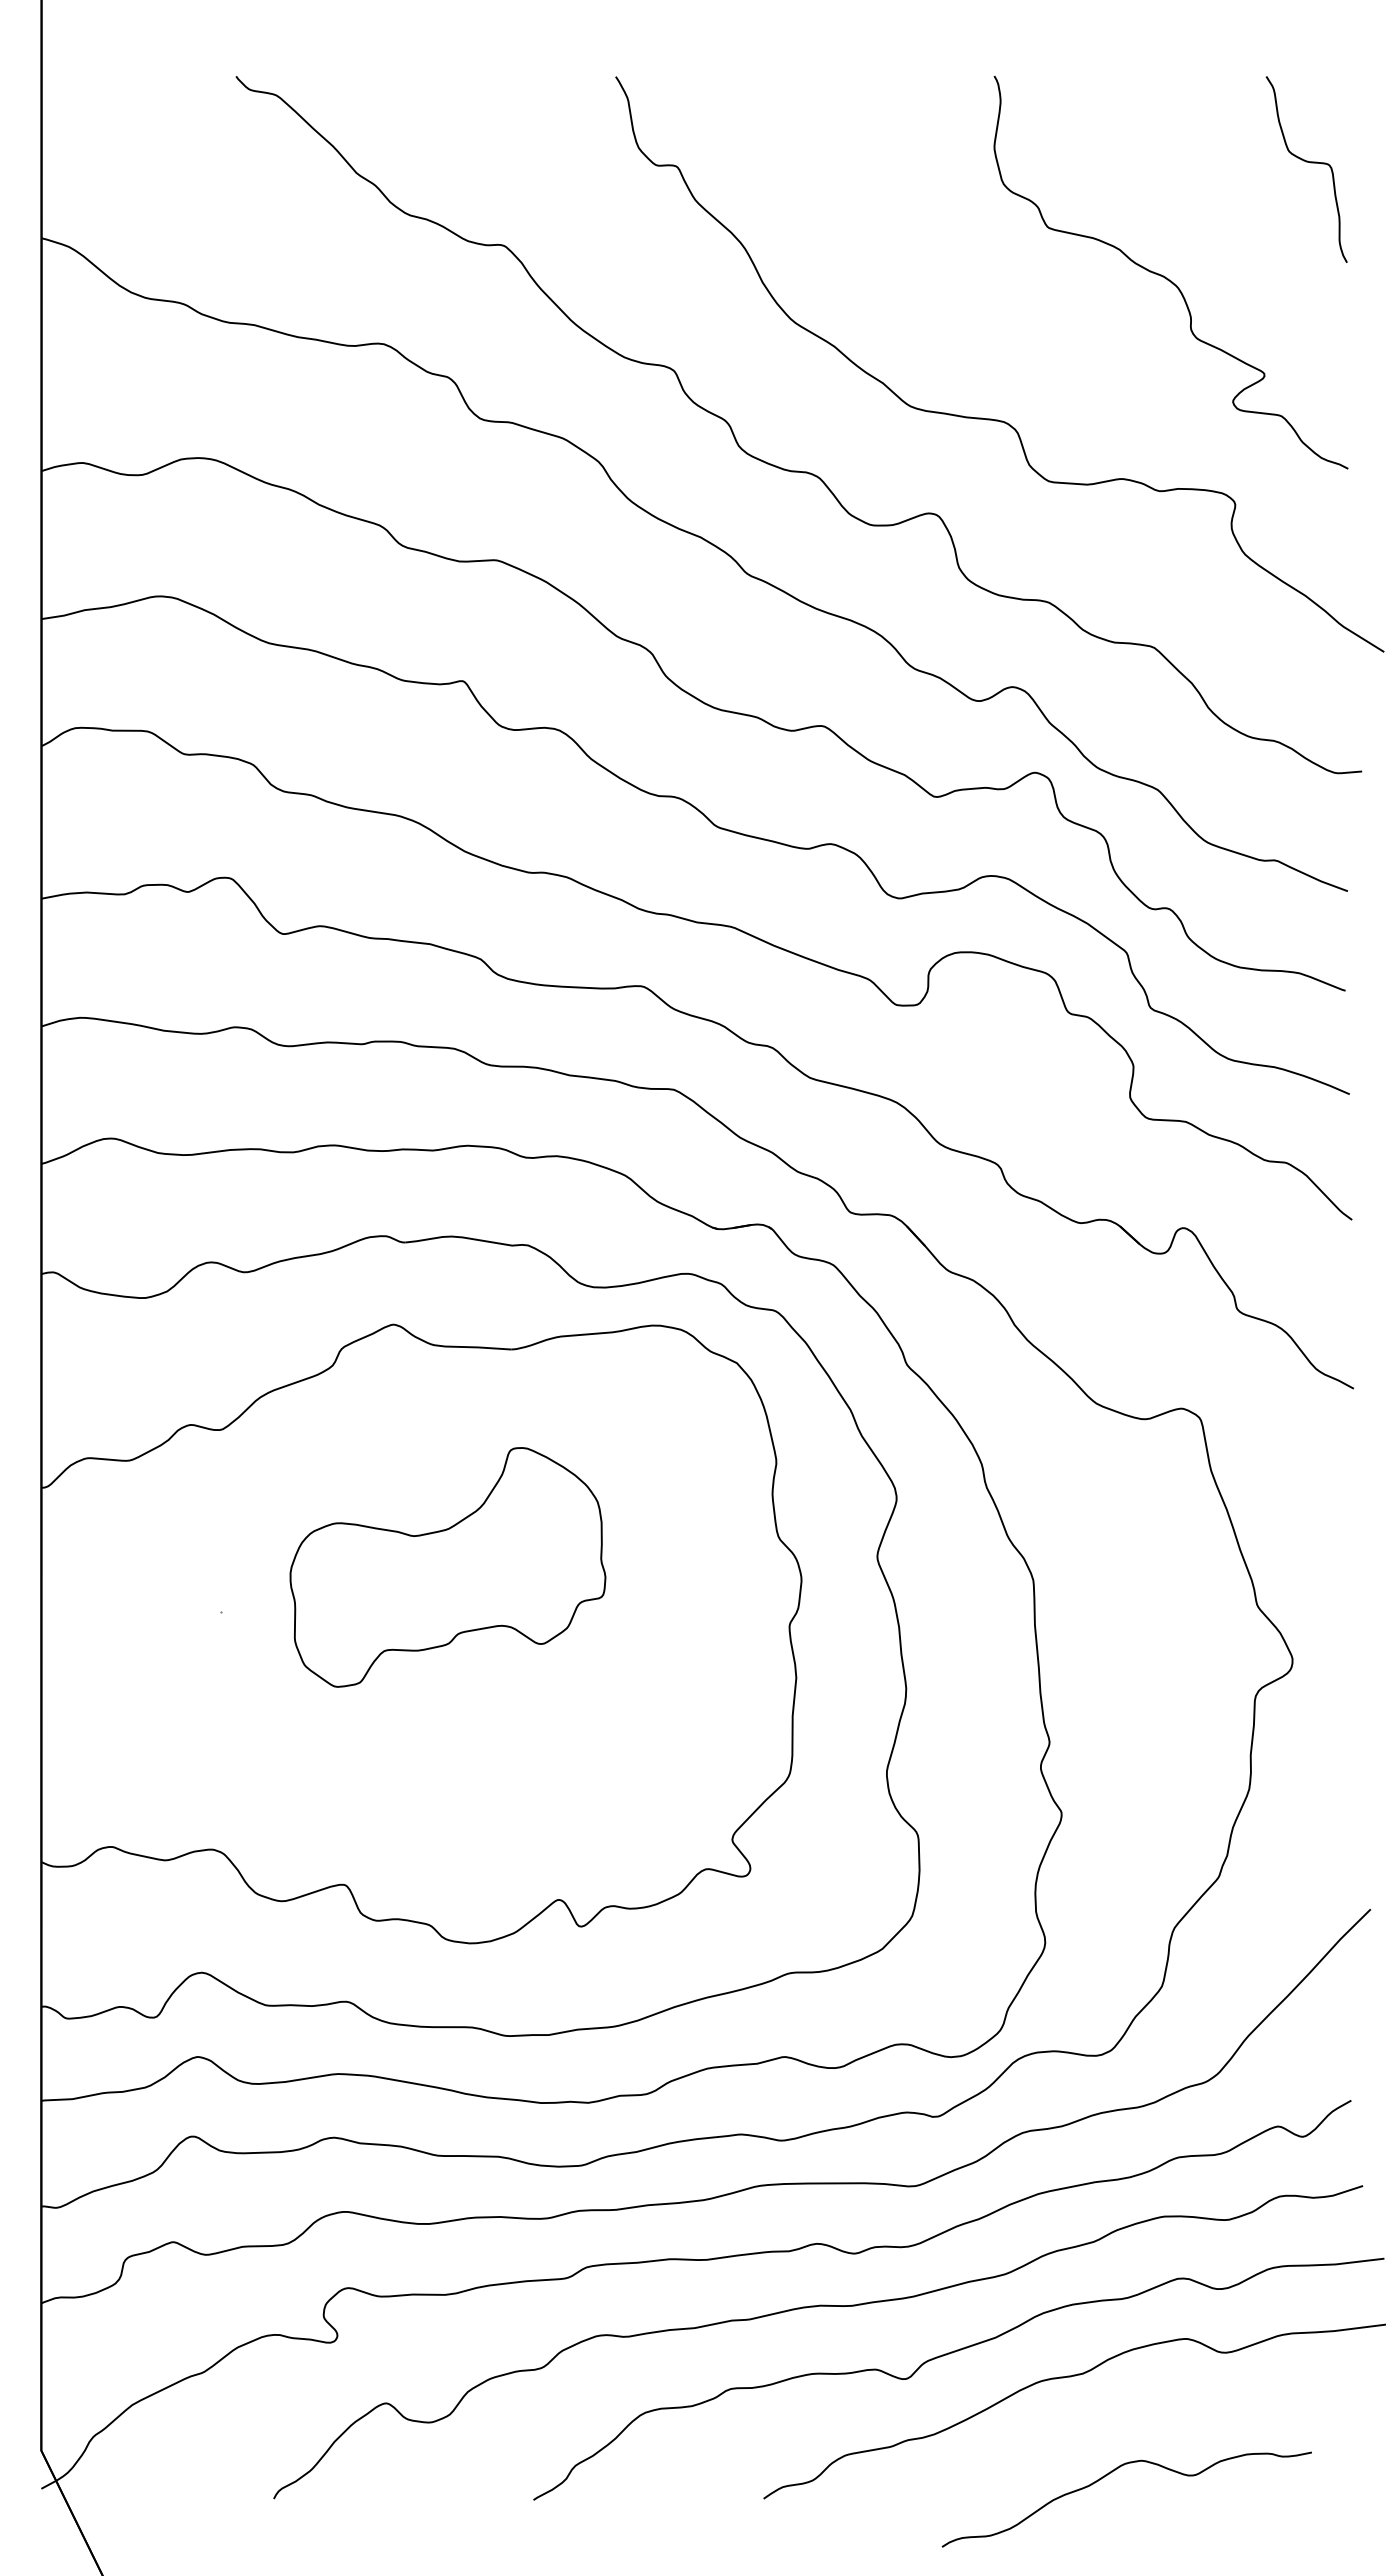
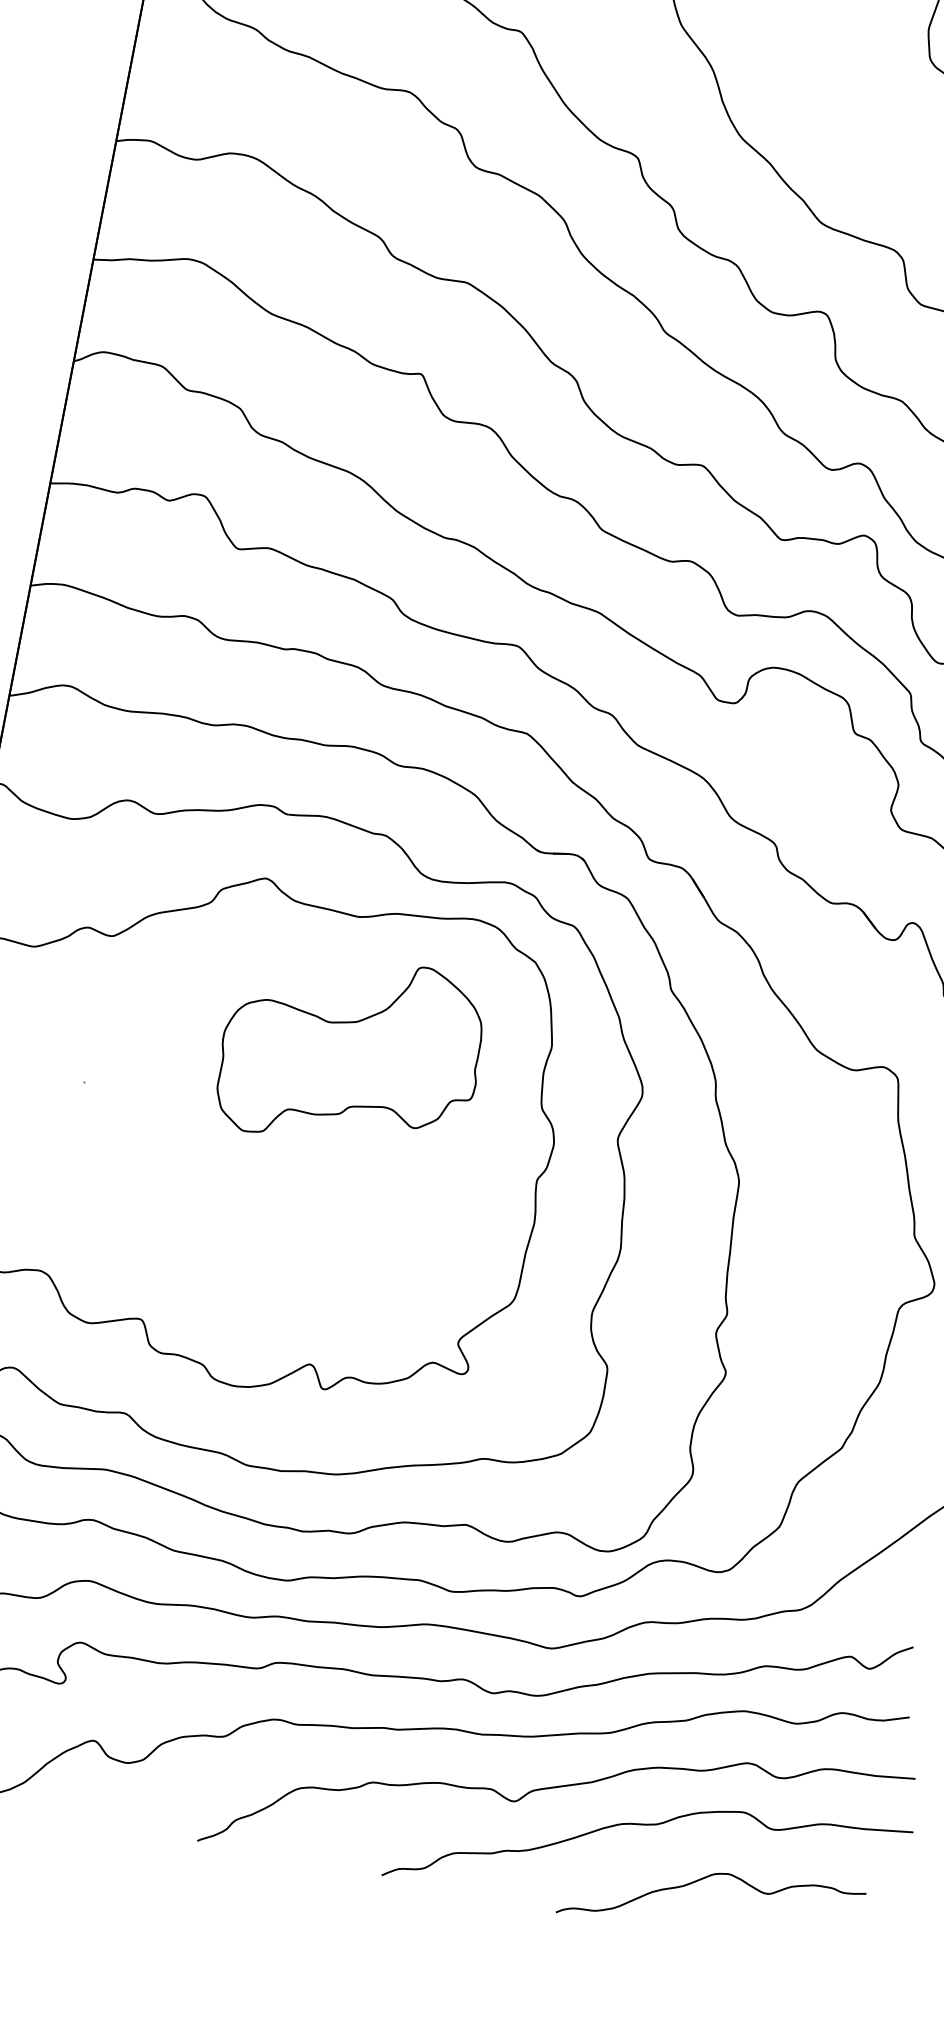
part: (447, 1567) -> (350, 1052), moved
curve: (1109, 2474) -> (701, 1880), moved

